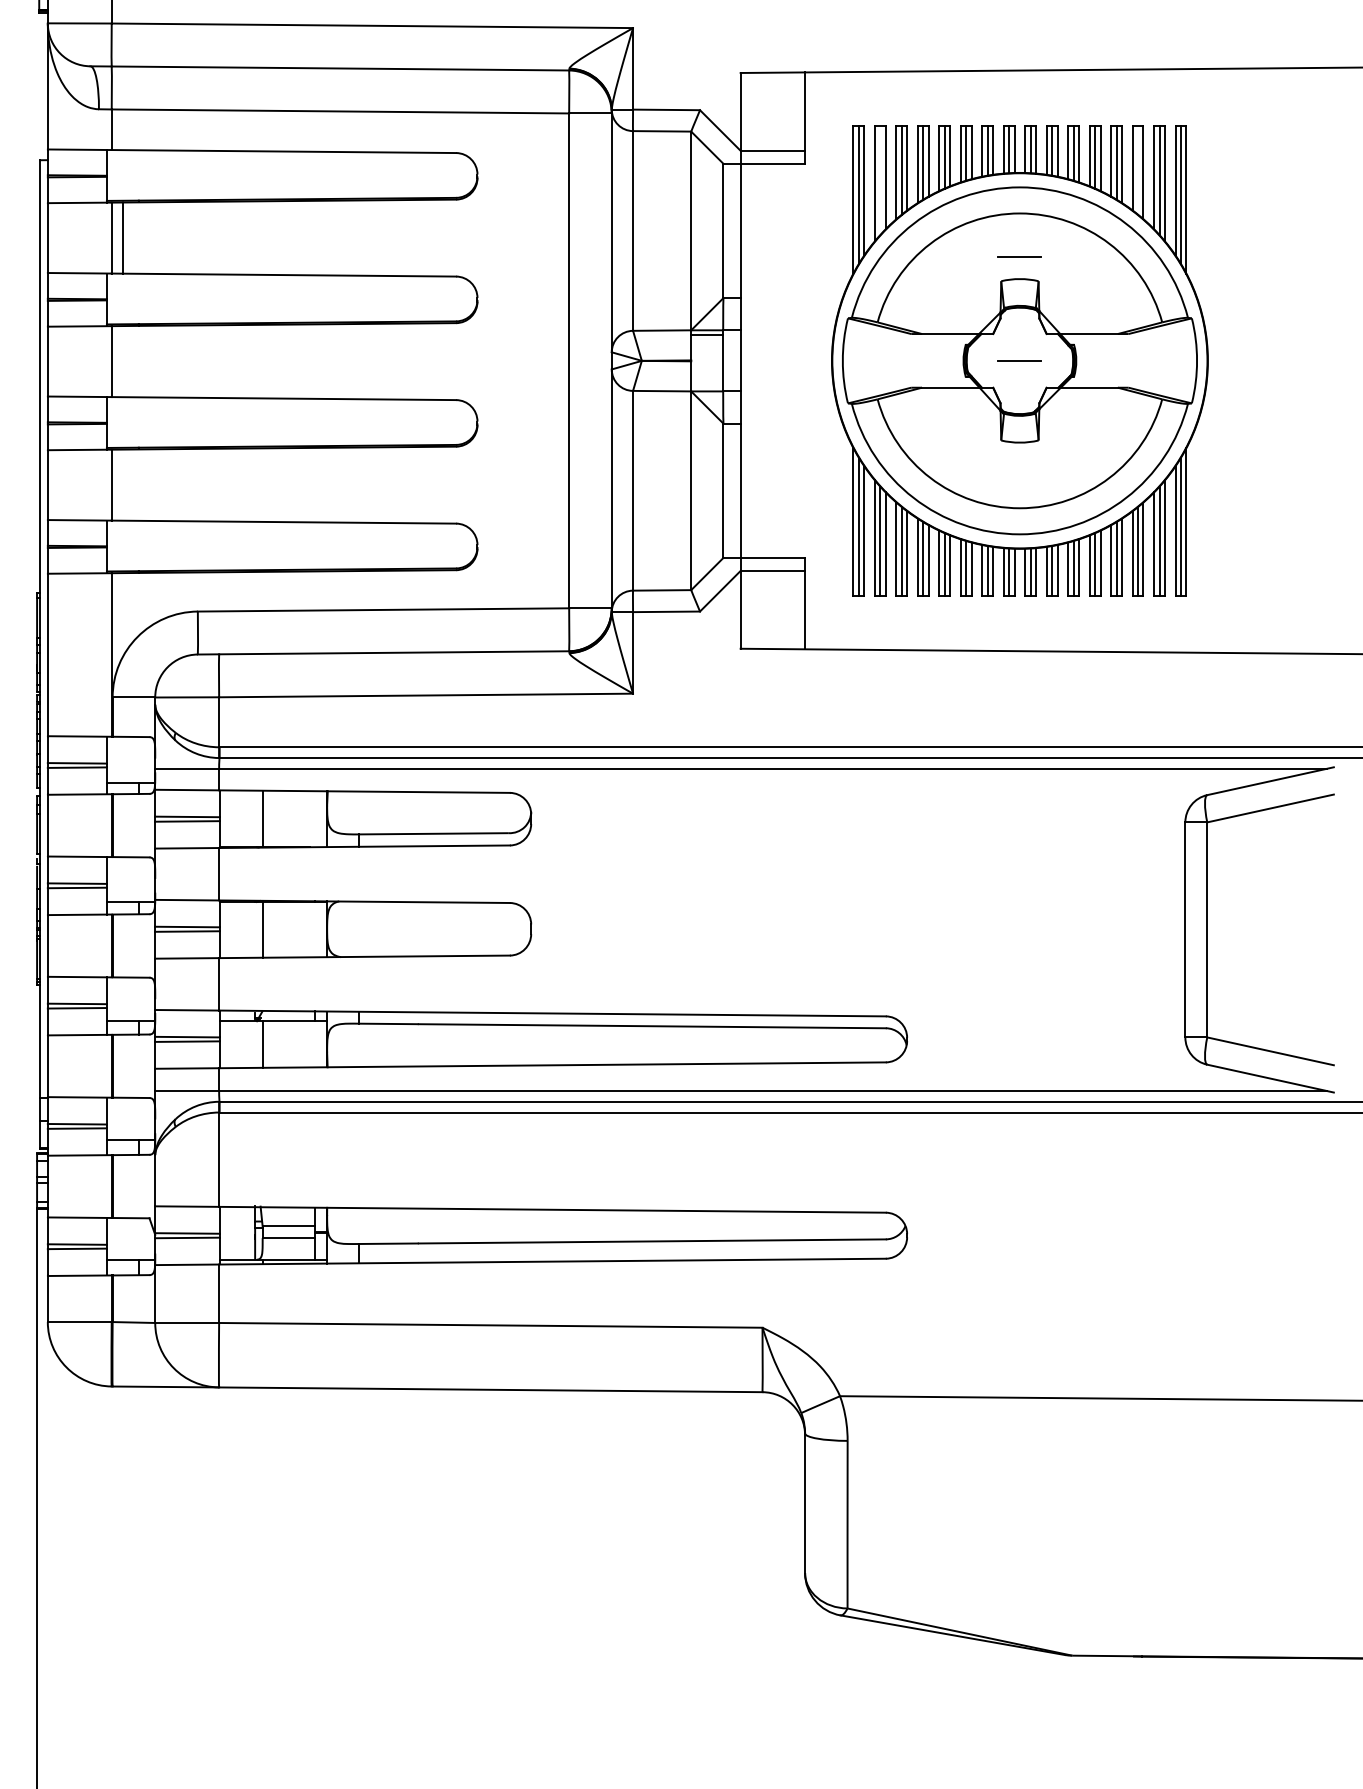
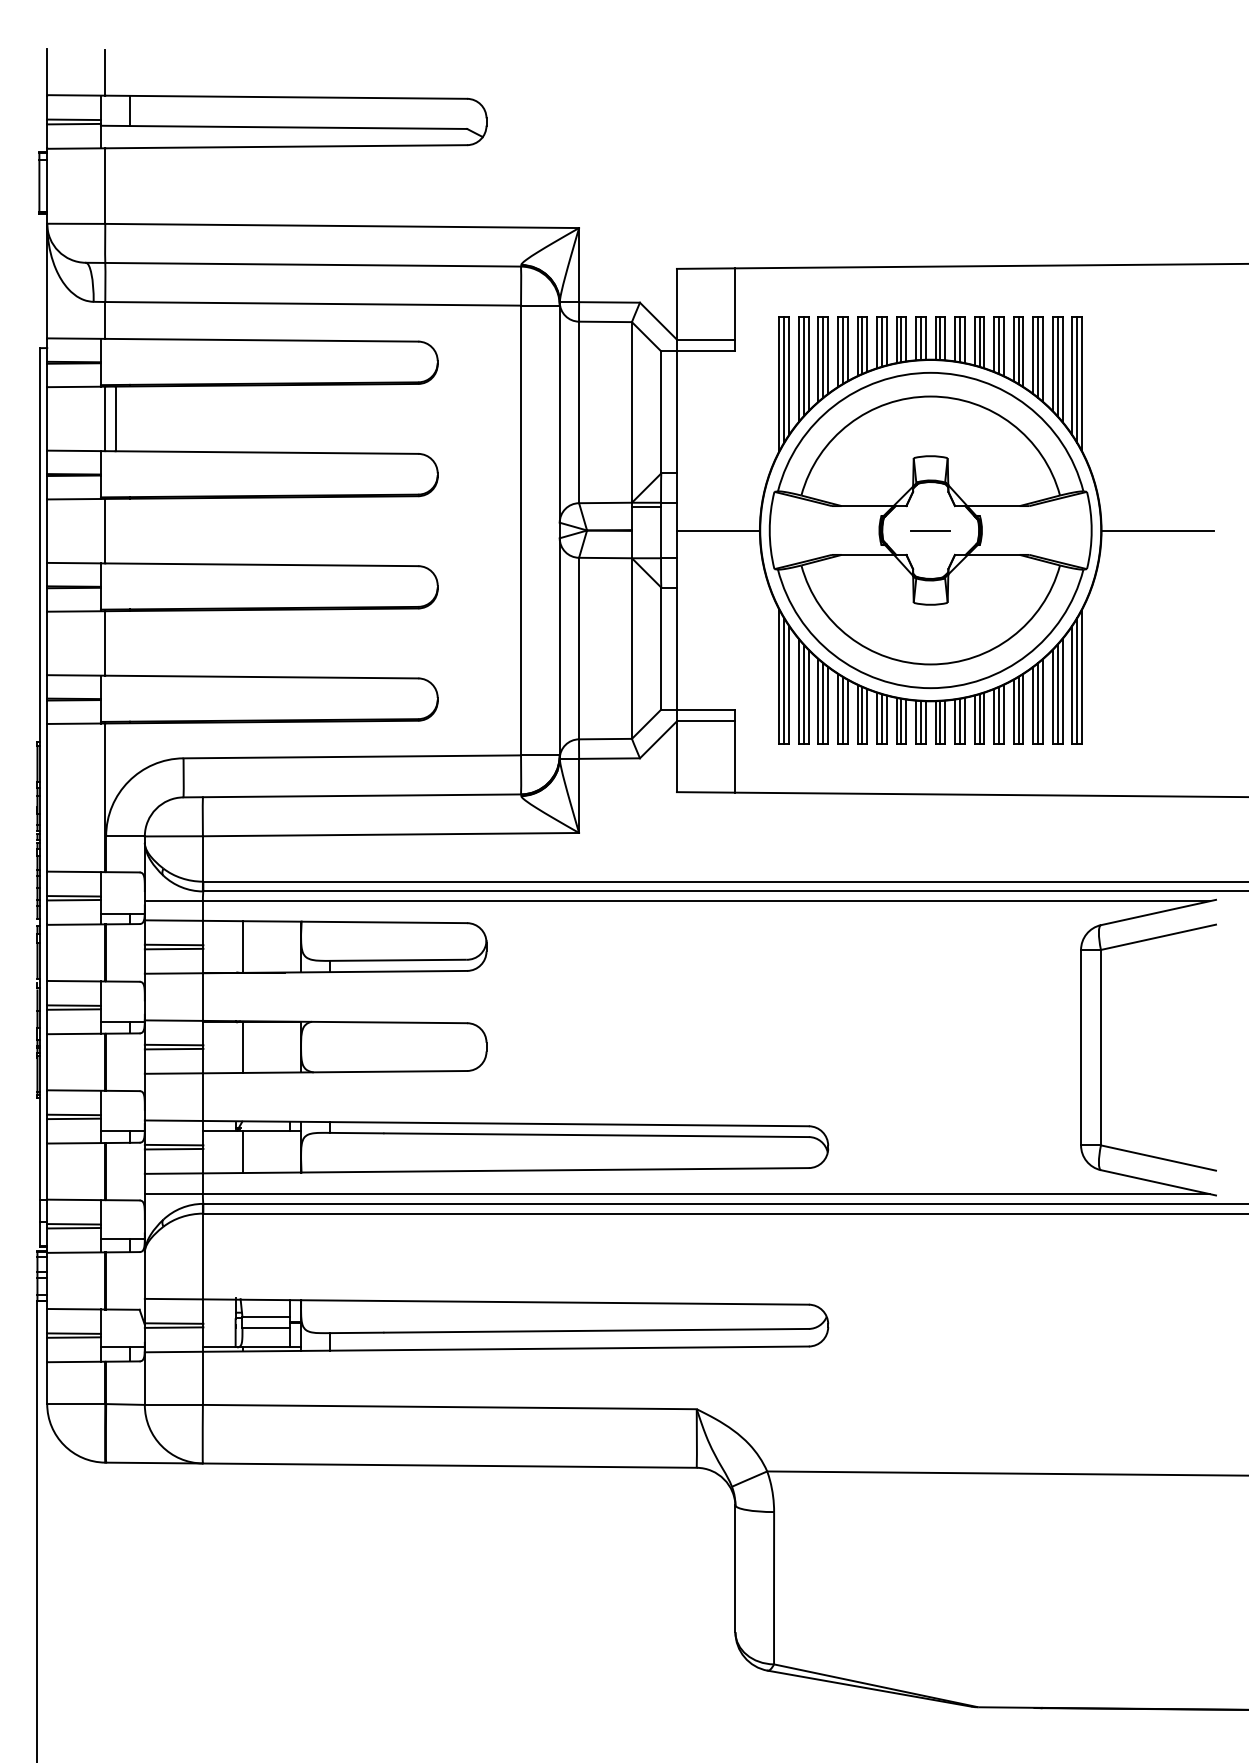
line: (1138, 170) -> (1038, 357), added
line: (879, 180) -> (803, 366), added
line: (1019, 257) -> (930, 436), removed
line: (785, 360) -> (717, 530), added
line: (1269, 360) -> (1157, 530), added

